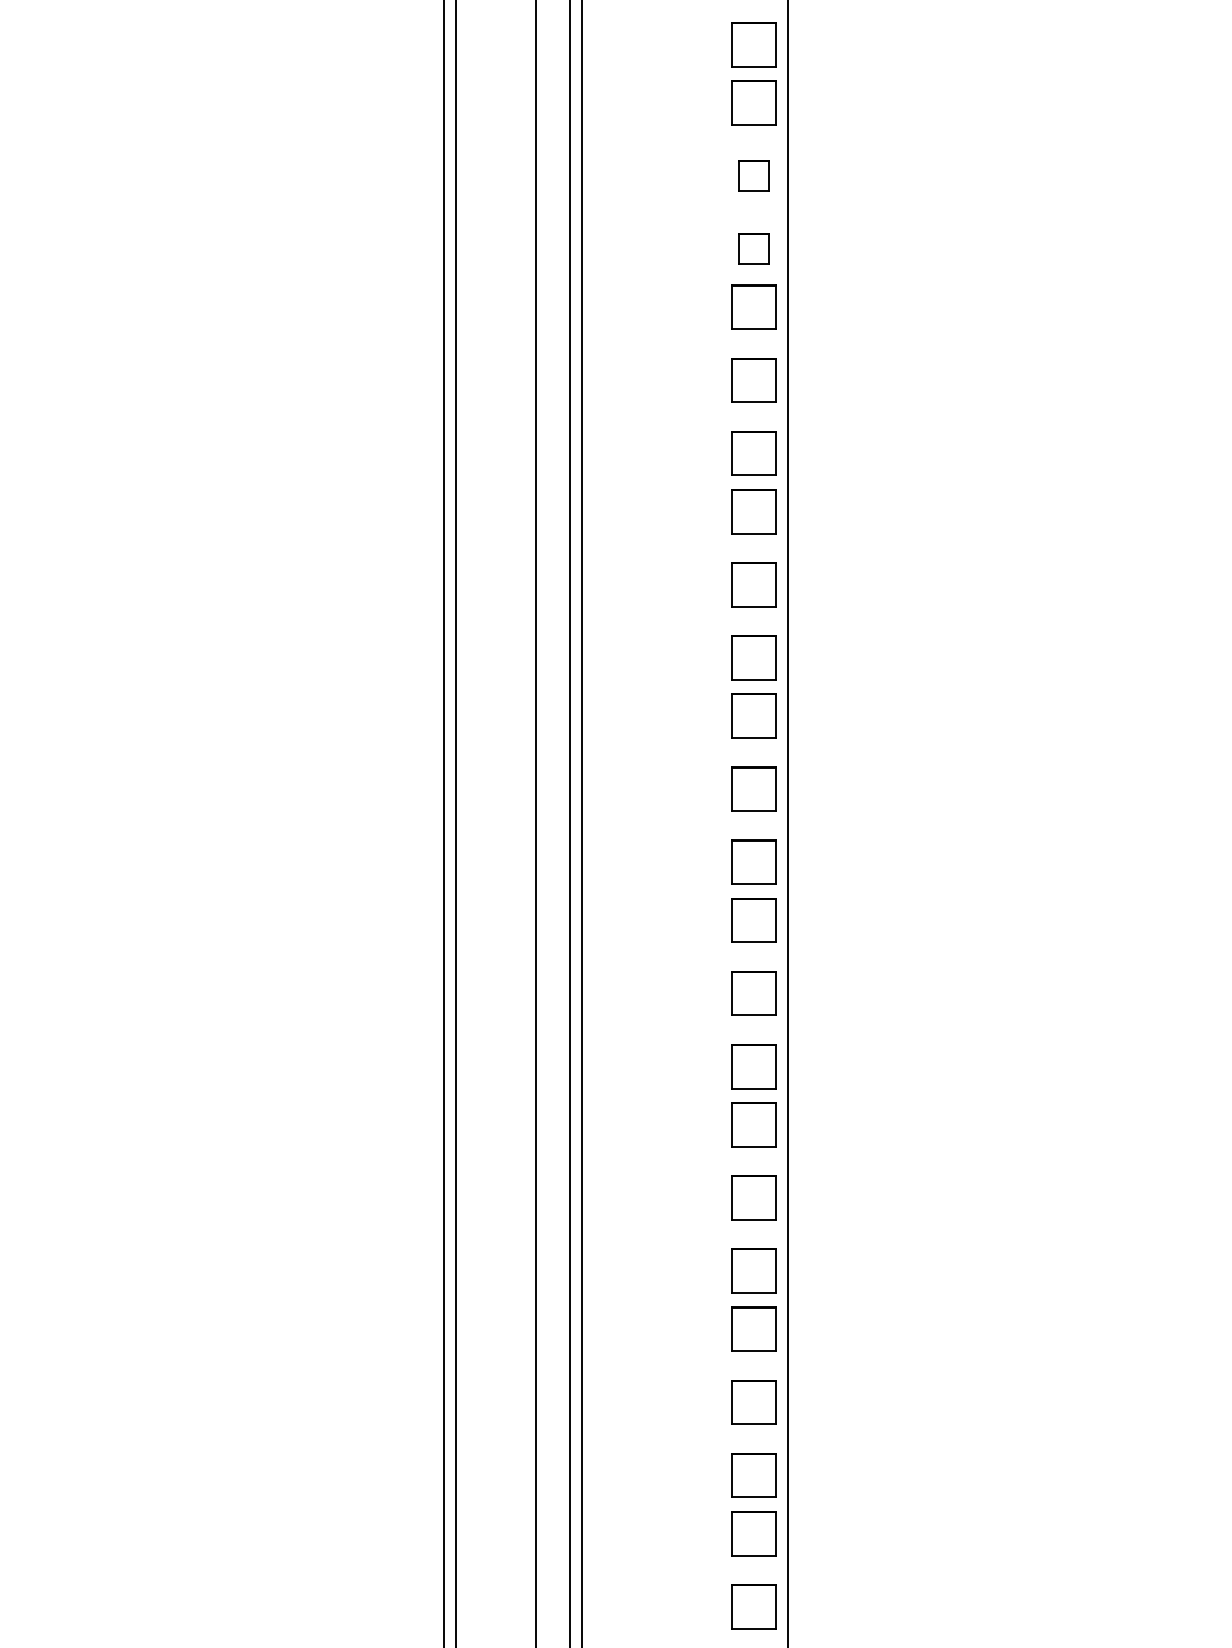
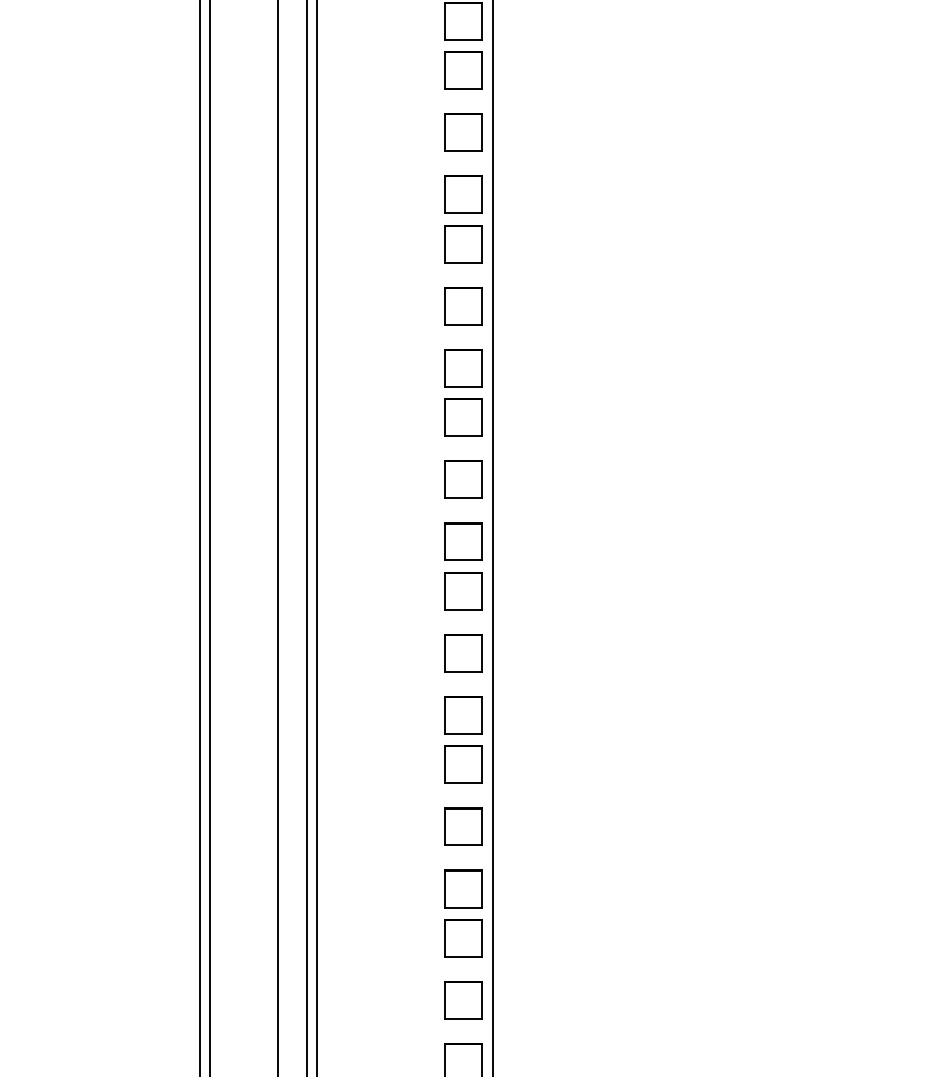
part: (753, 175) -> (462, 132), size x1.43
part: (753, 248) -> (462, 194), size x1.43

